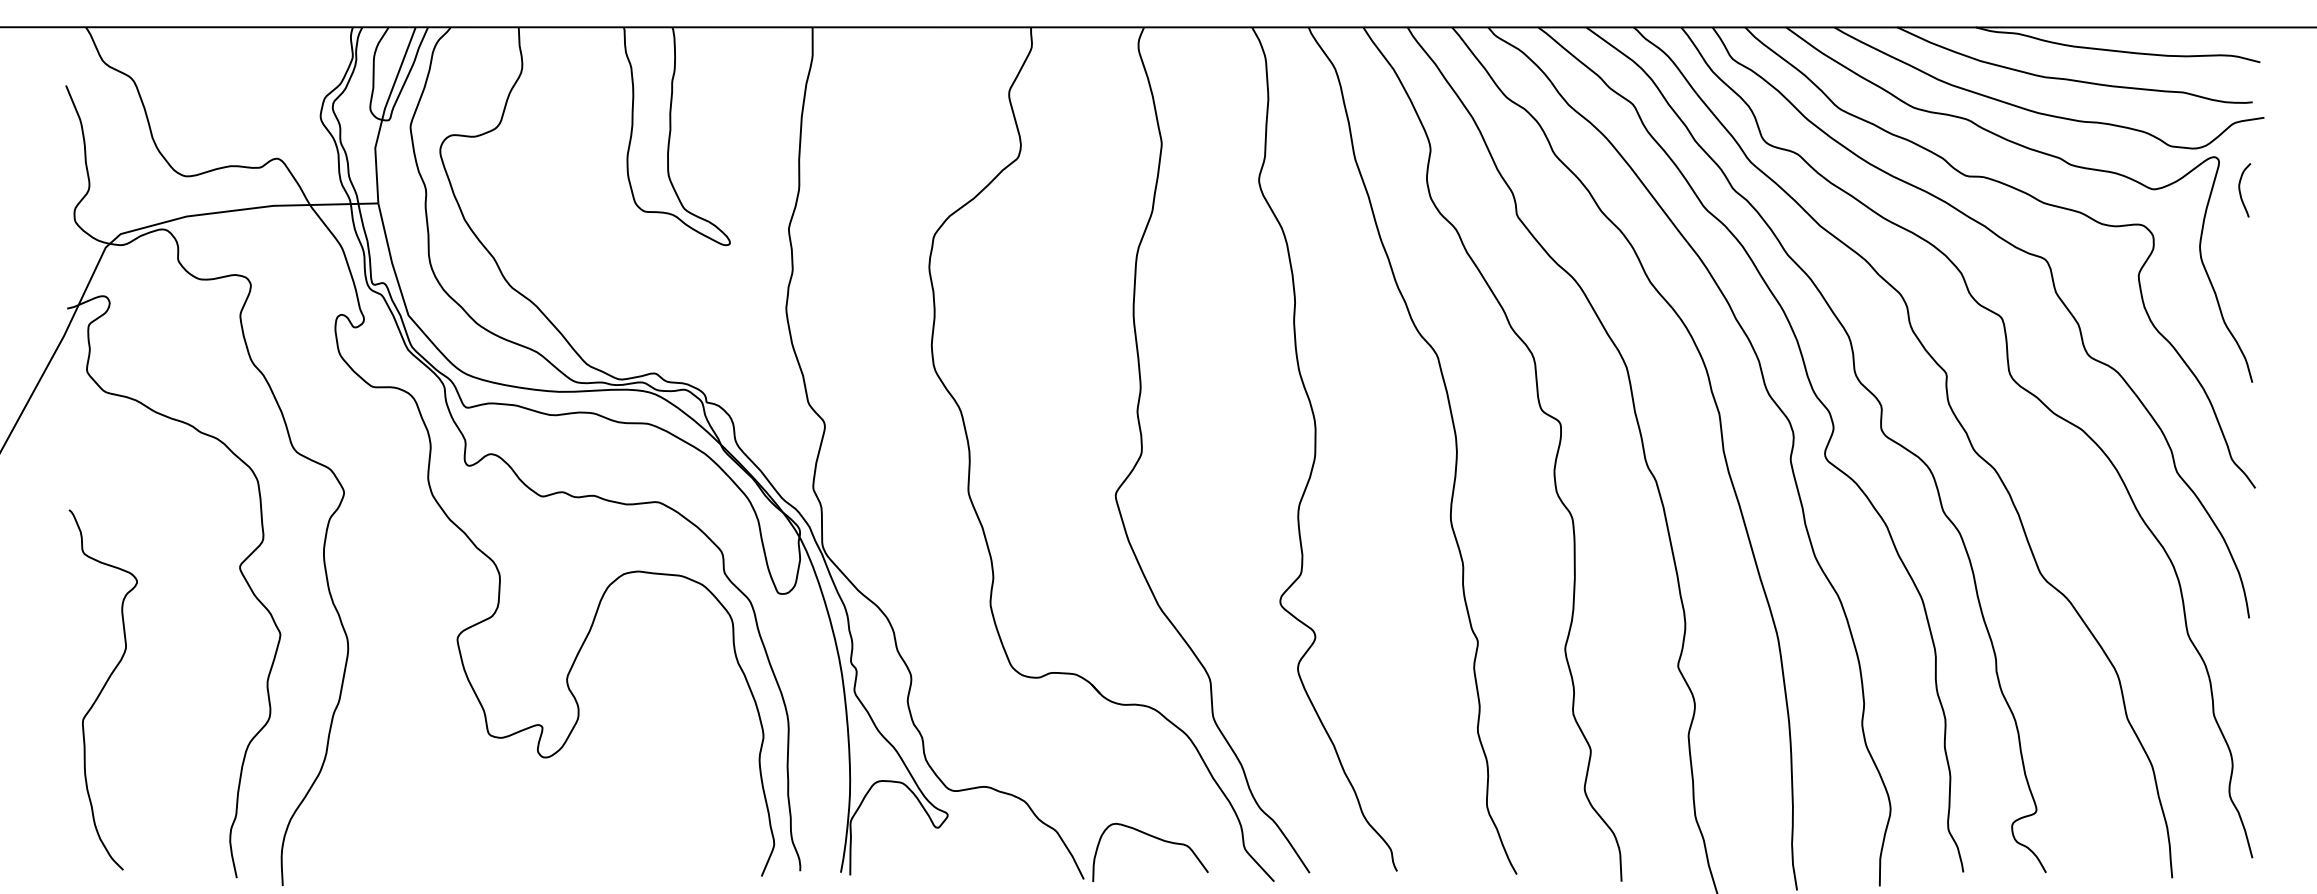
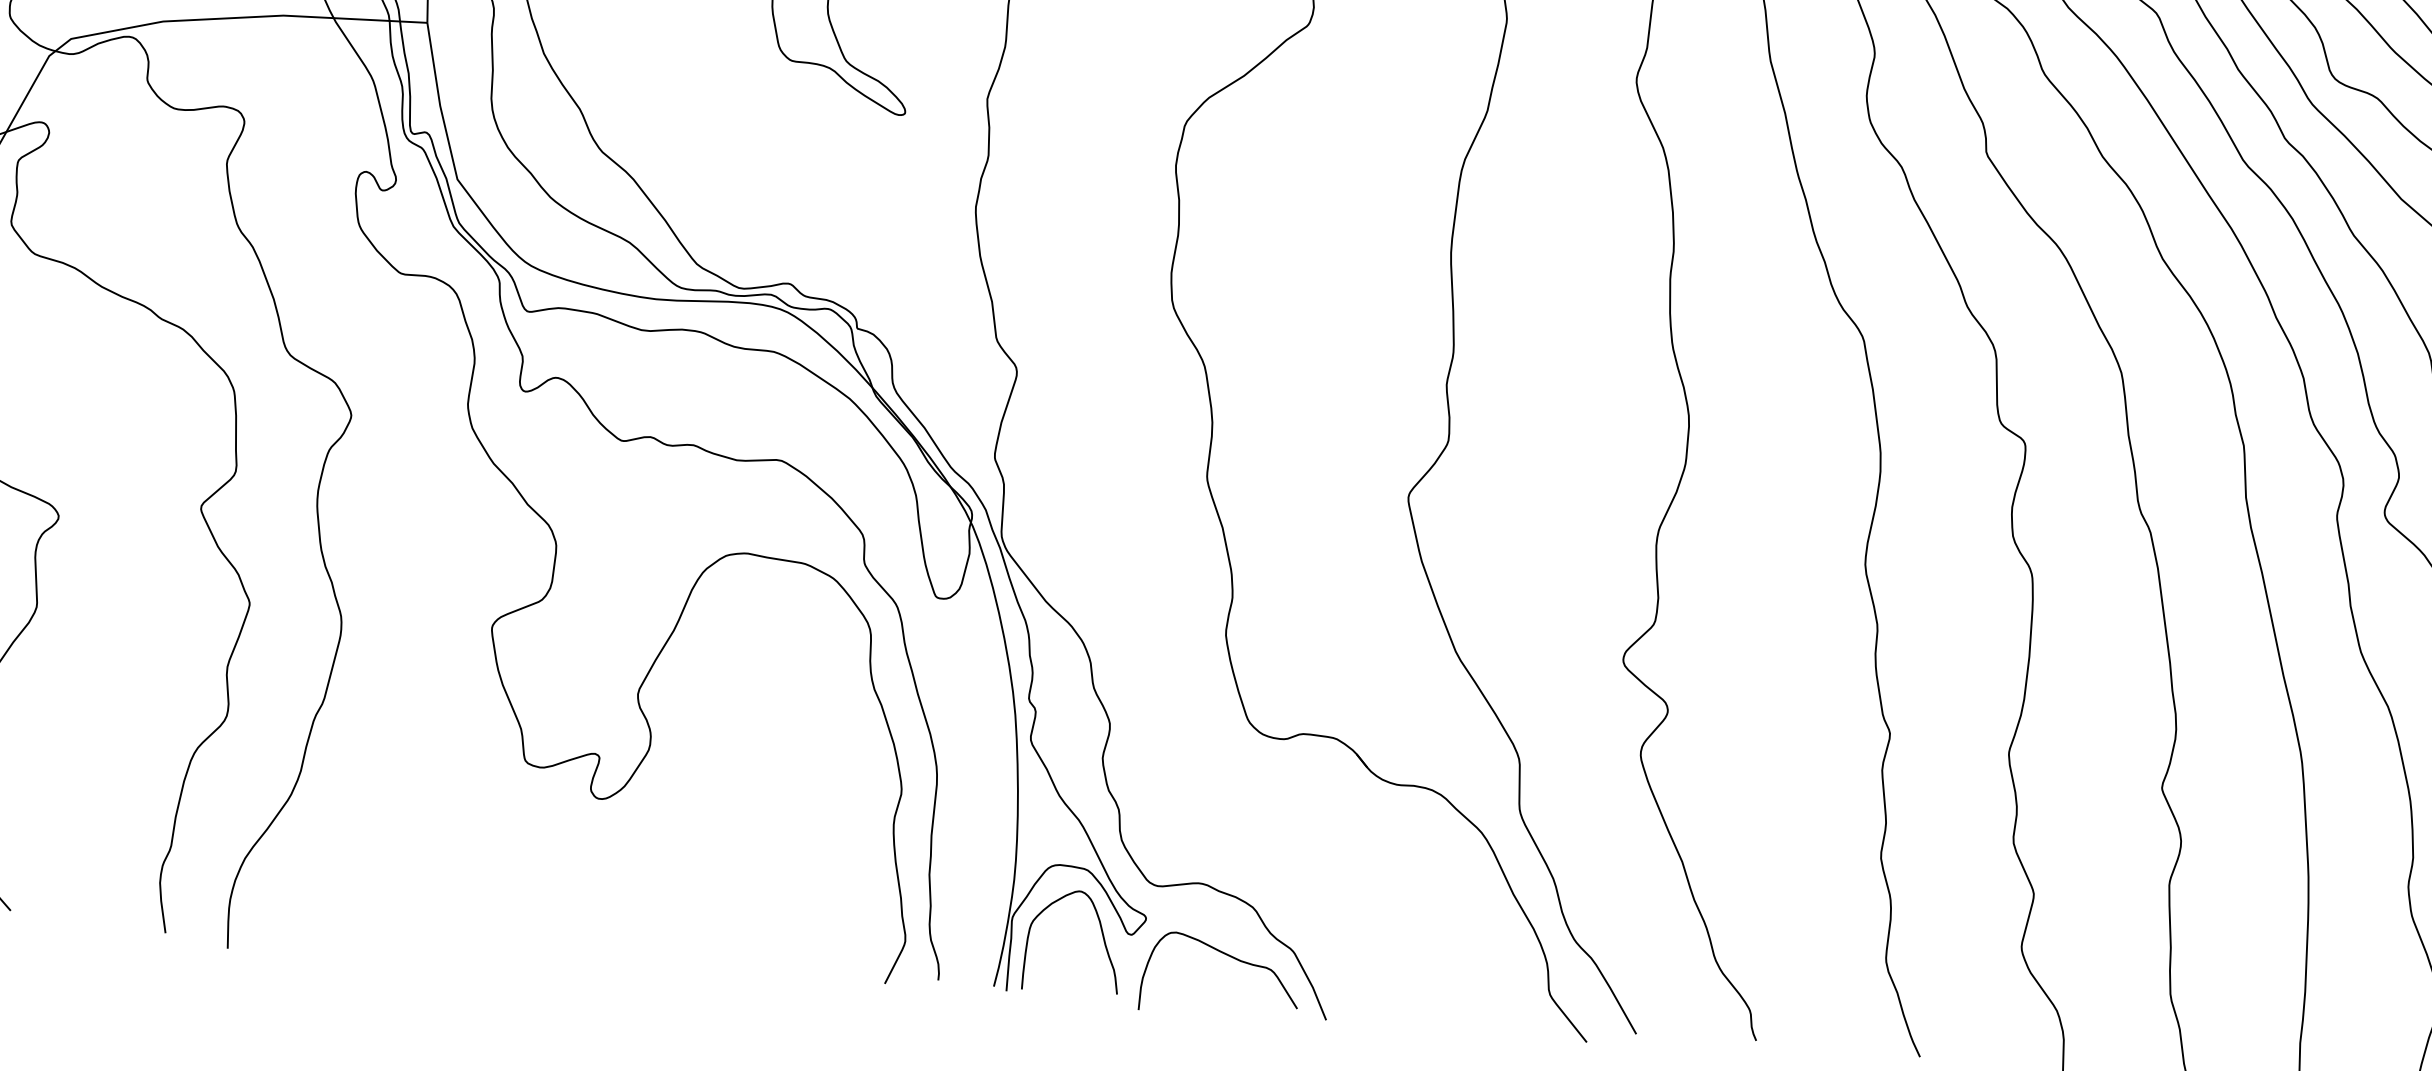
curve: (915, 827) -> (1100, 932), added
curve: (1154, 838) -> (1227, 956), moved

